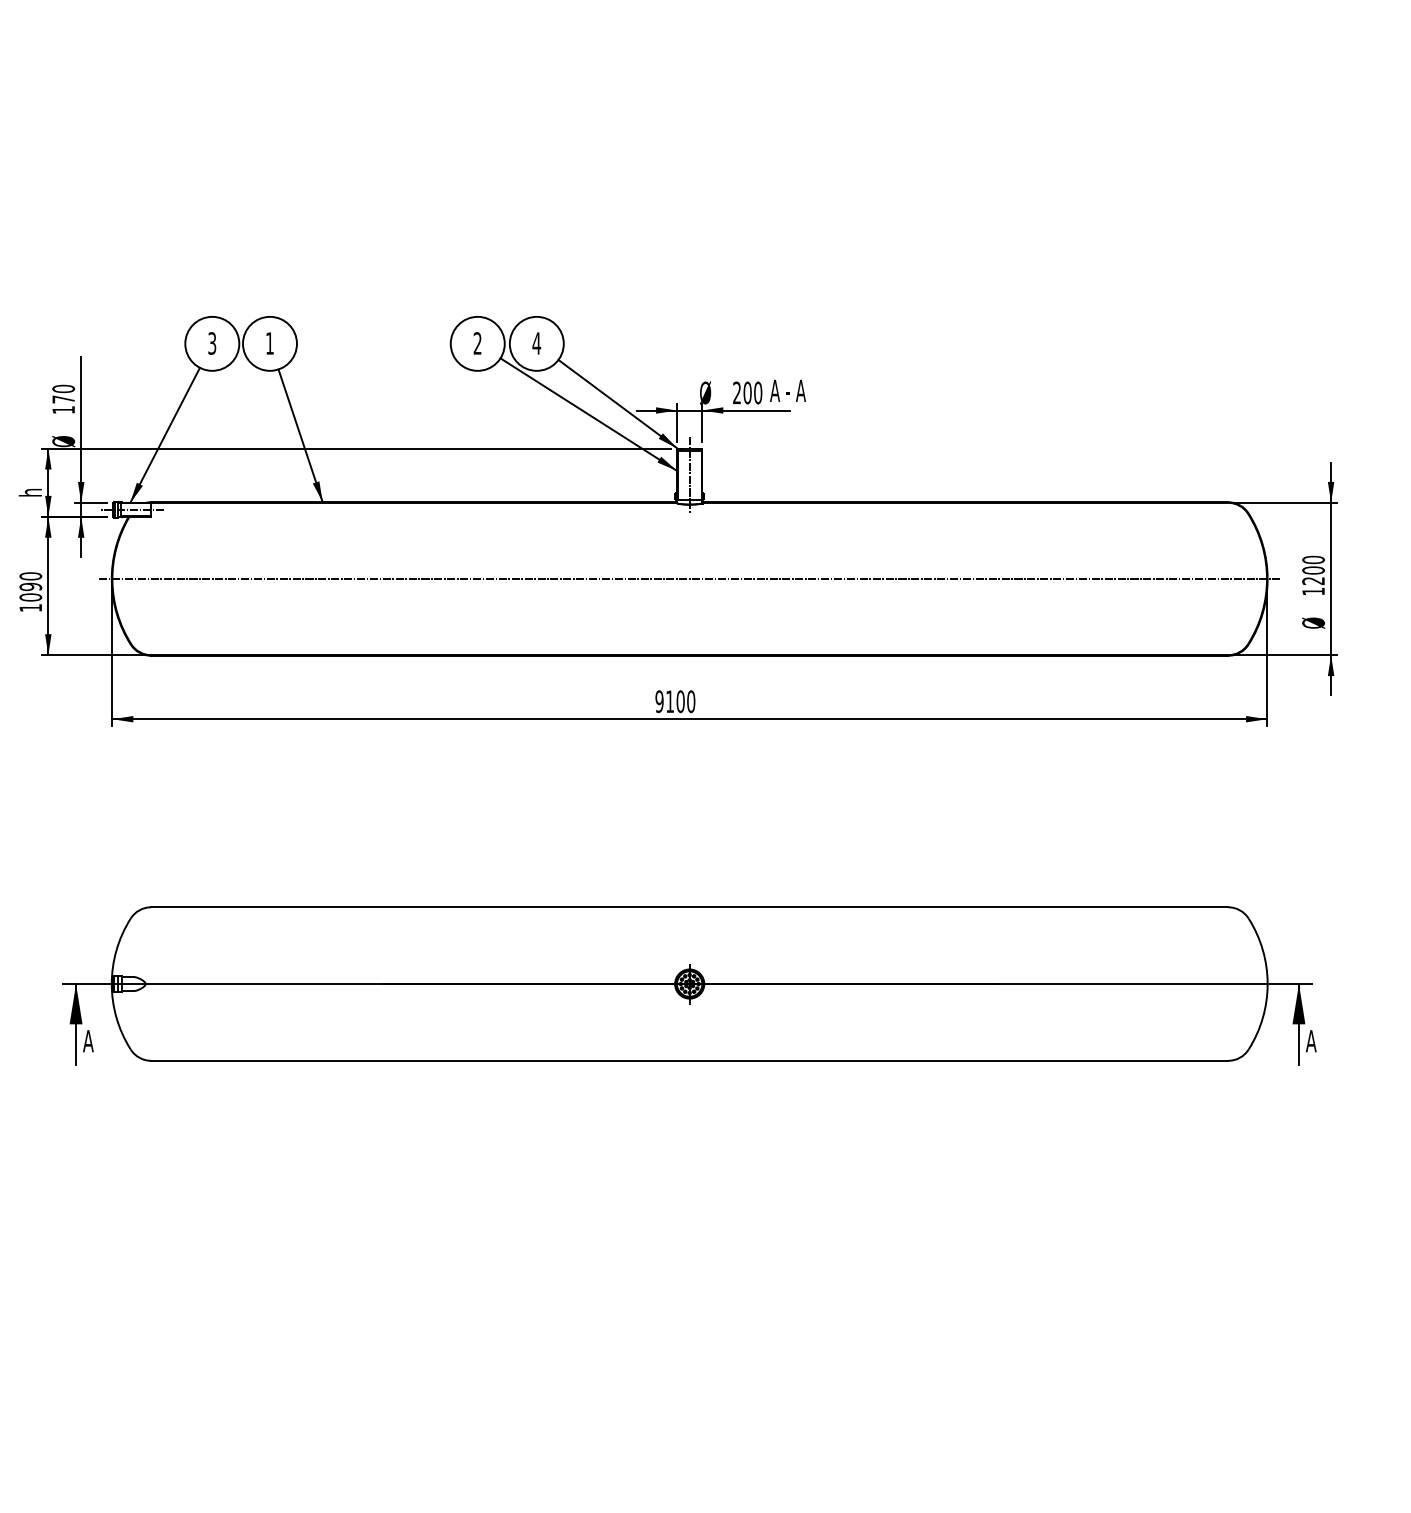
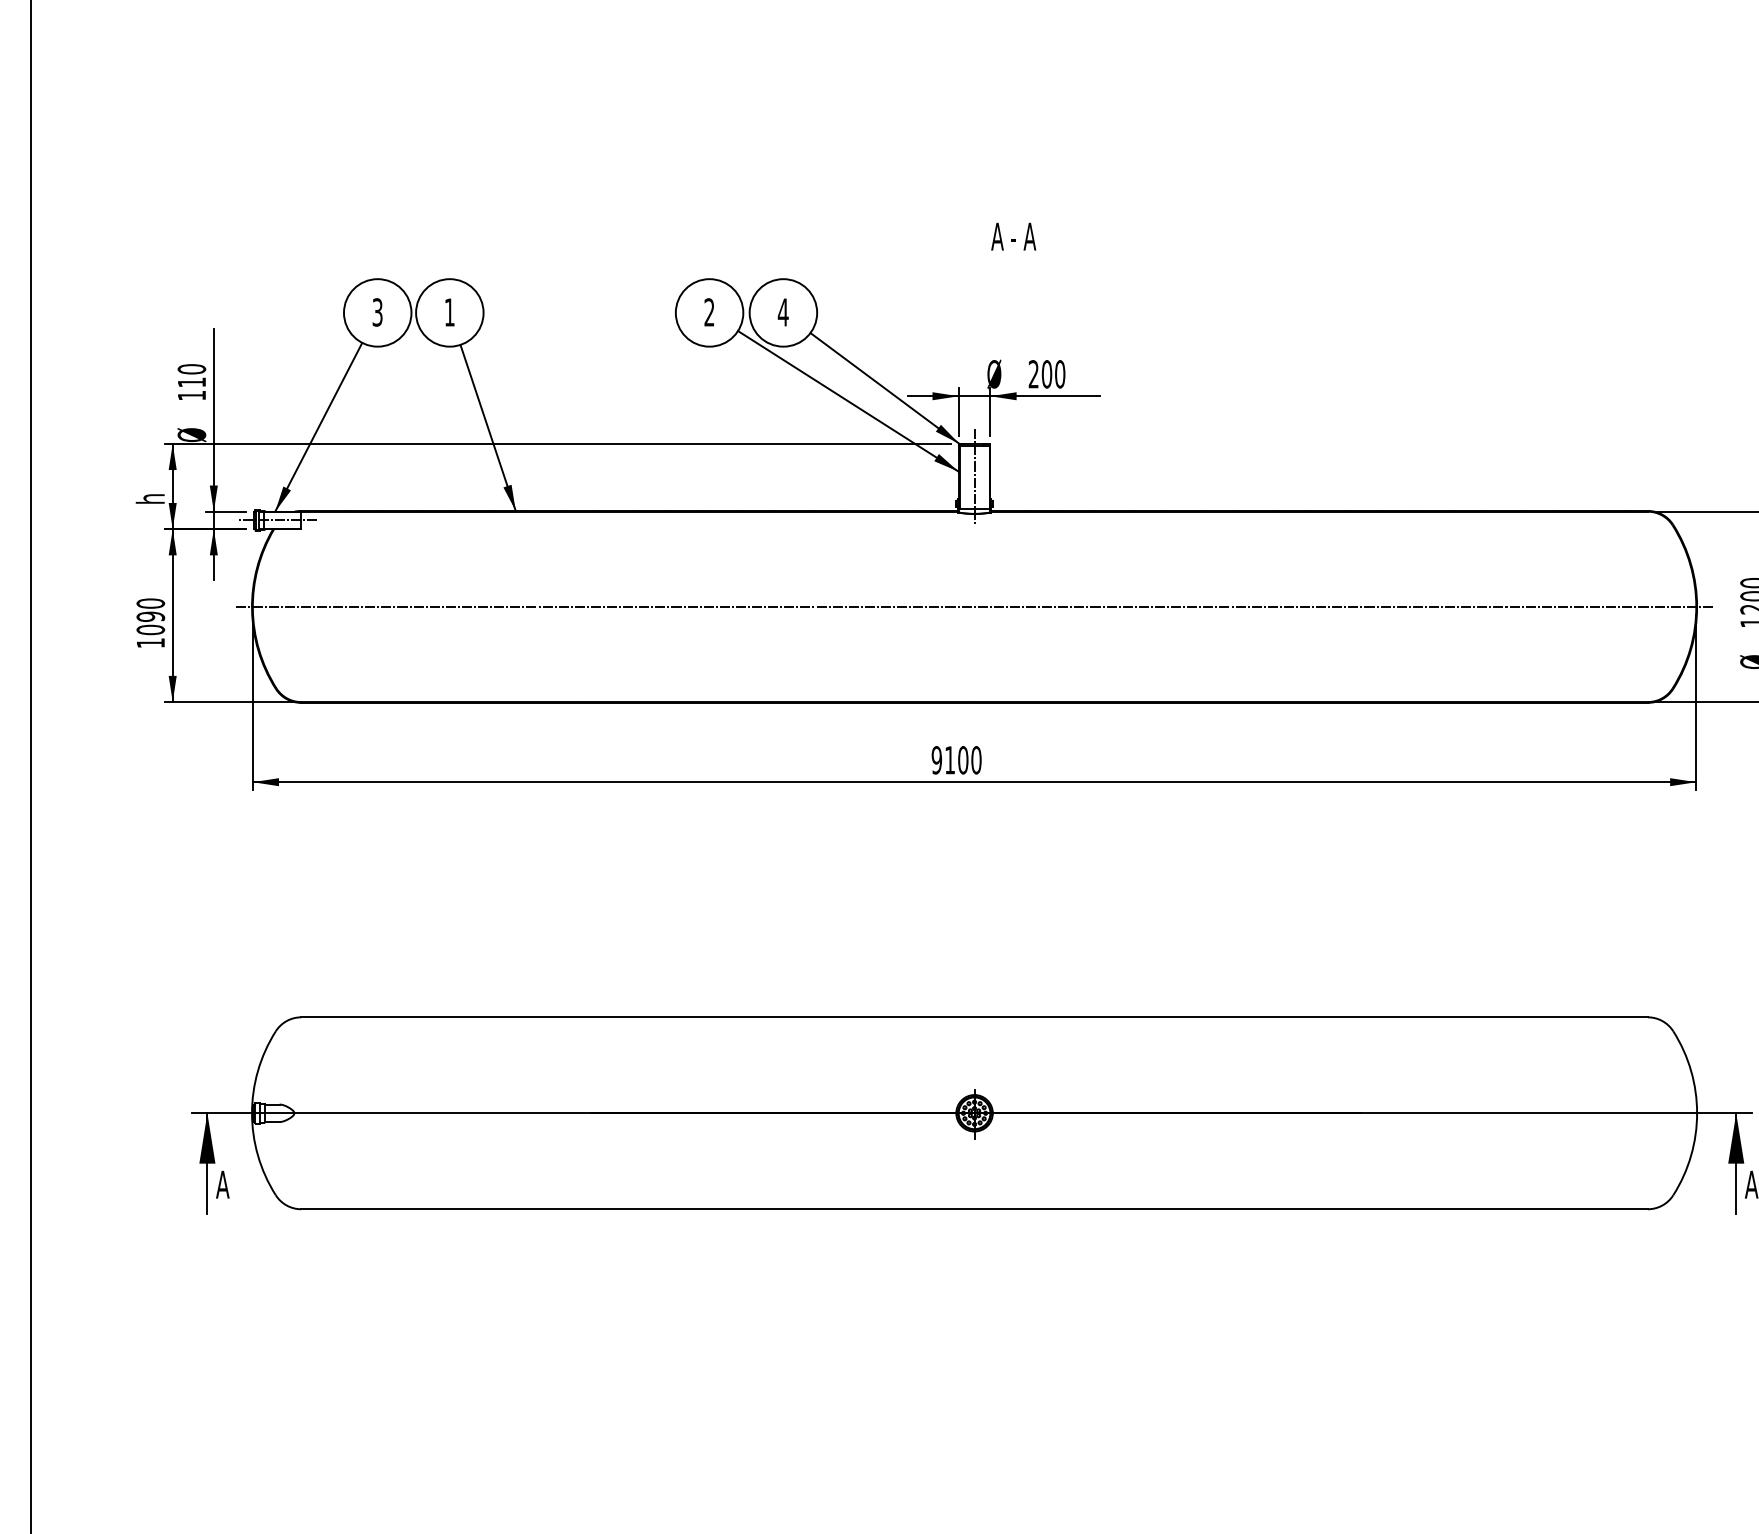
text: (787, 390) -> (1013, 236), moved
text: (63, 399) -> (191, 382), 170 -> 110

